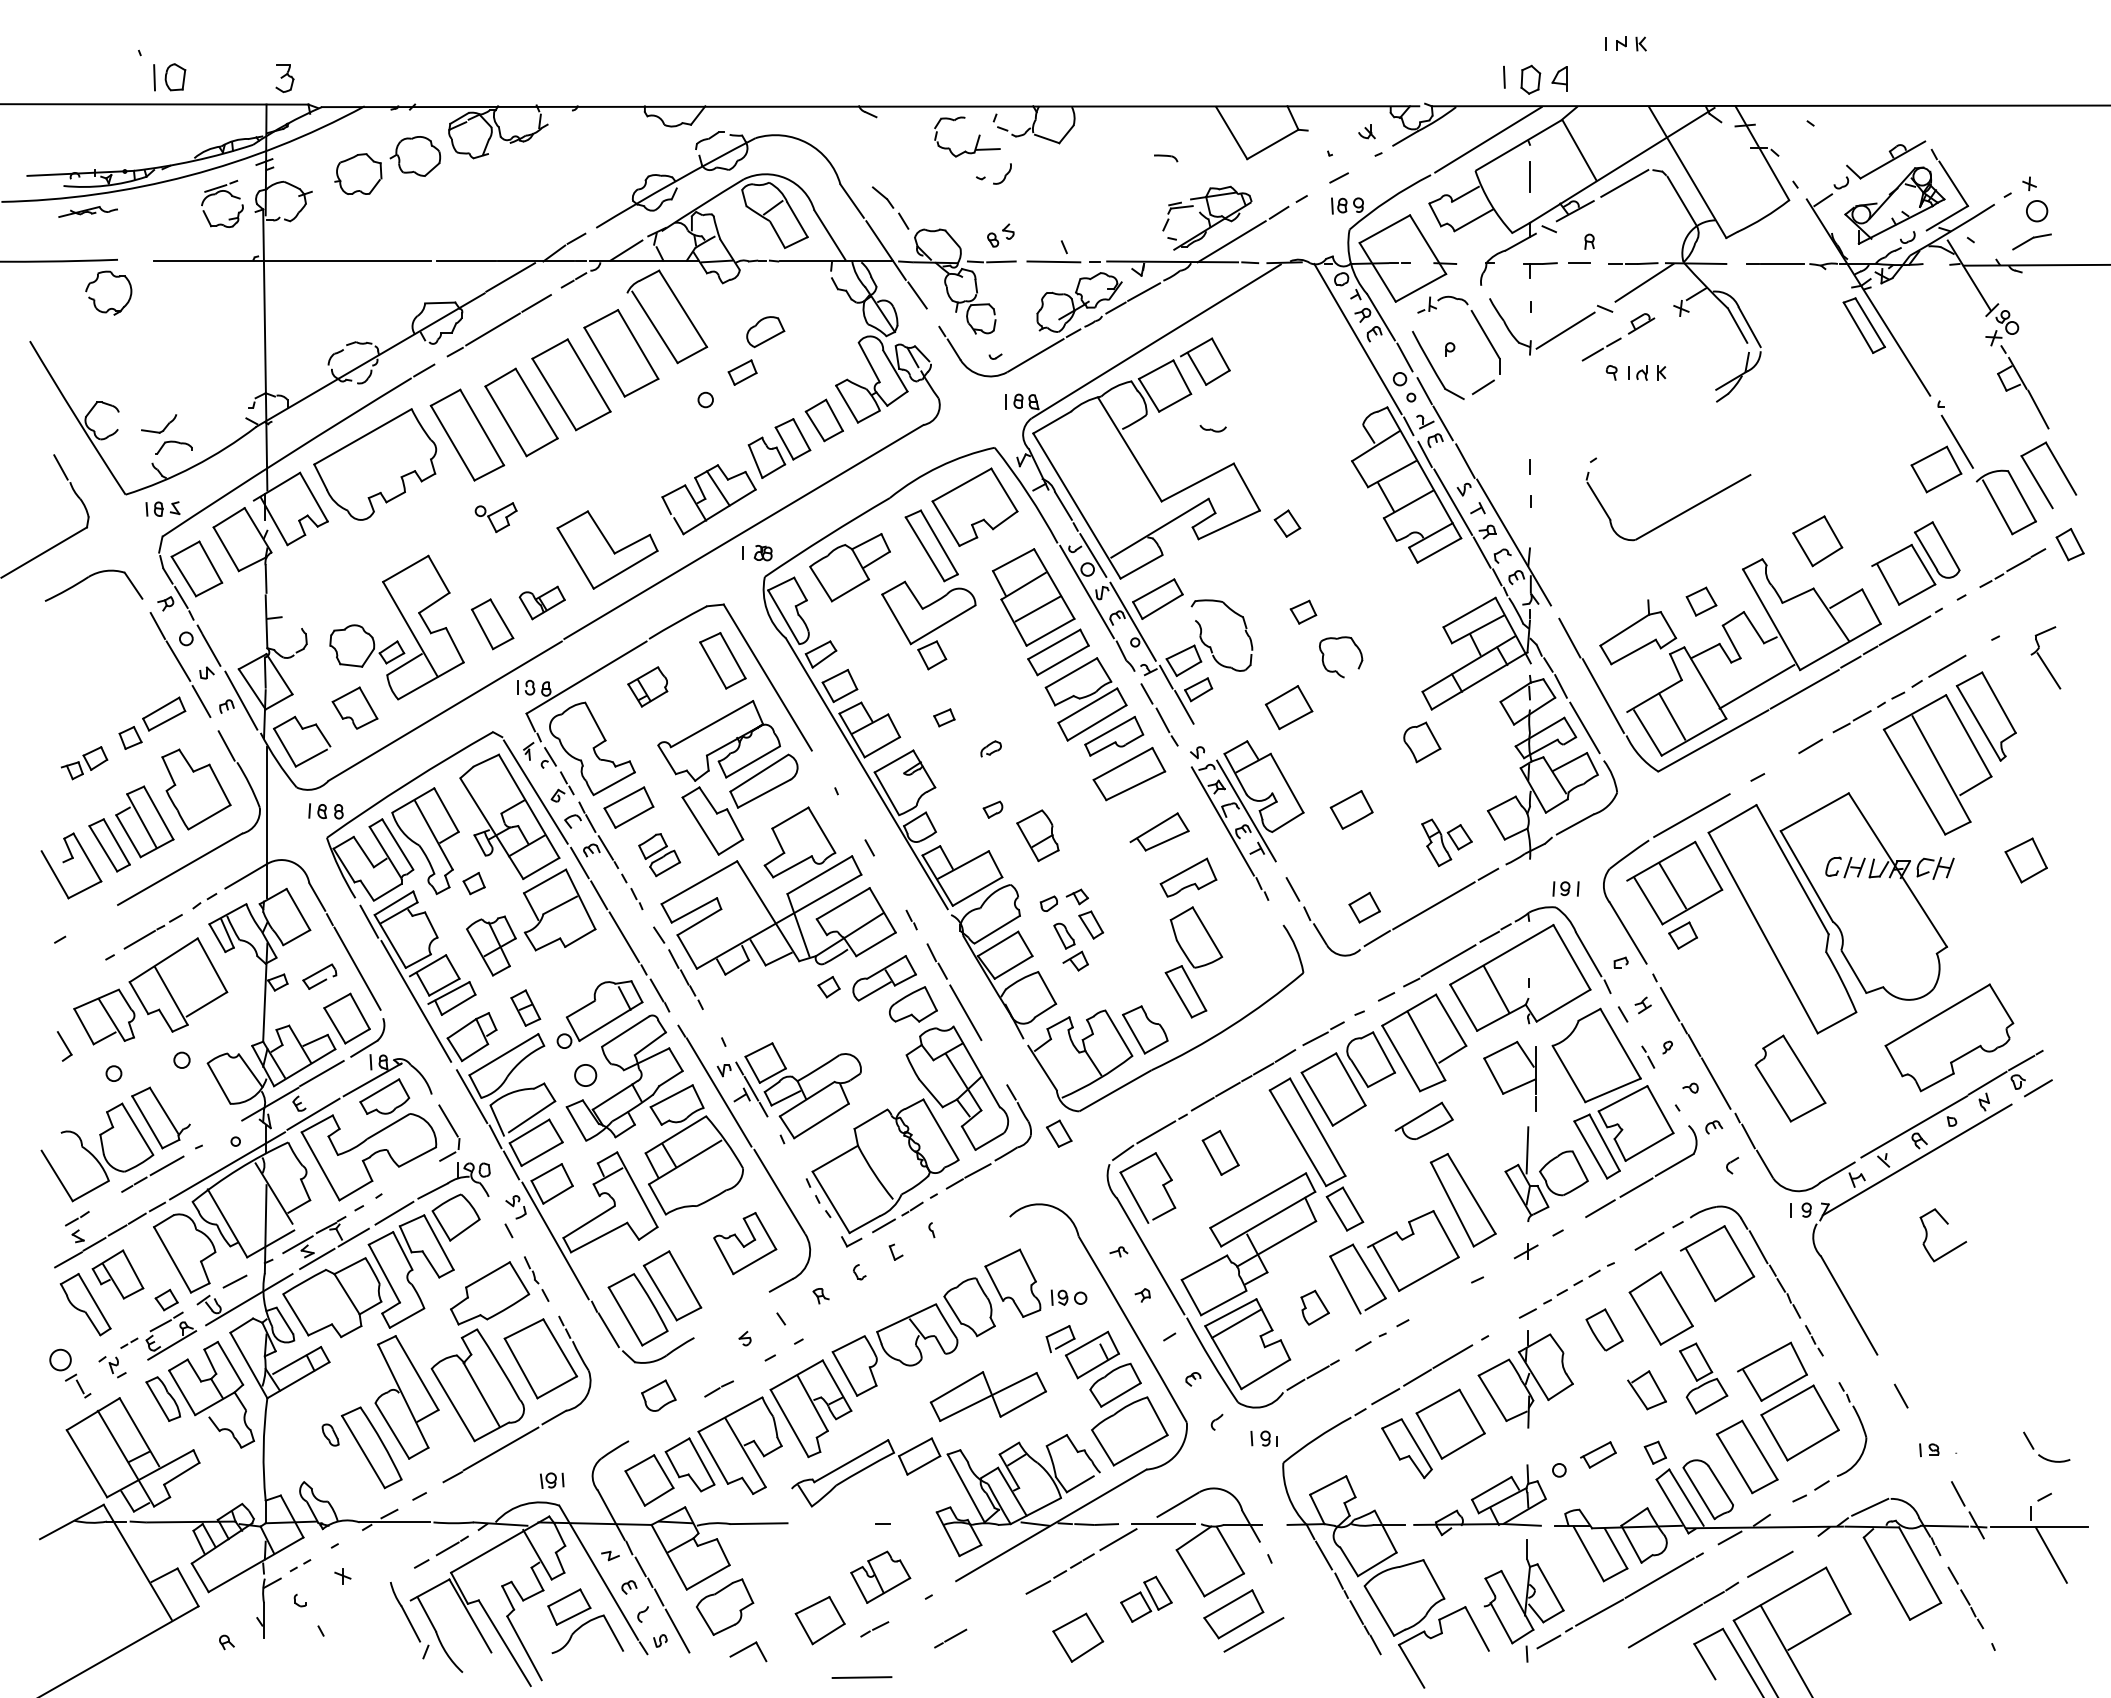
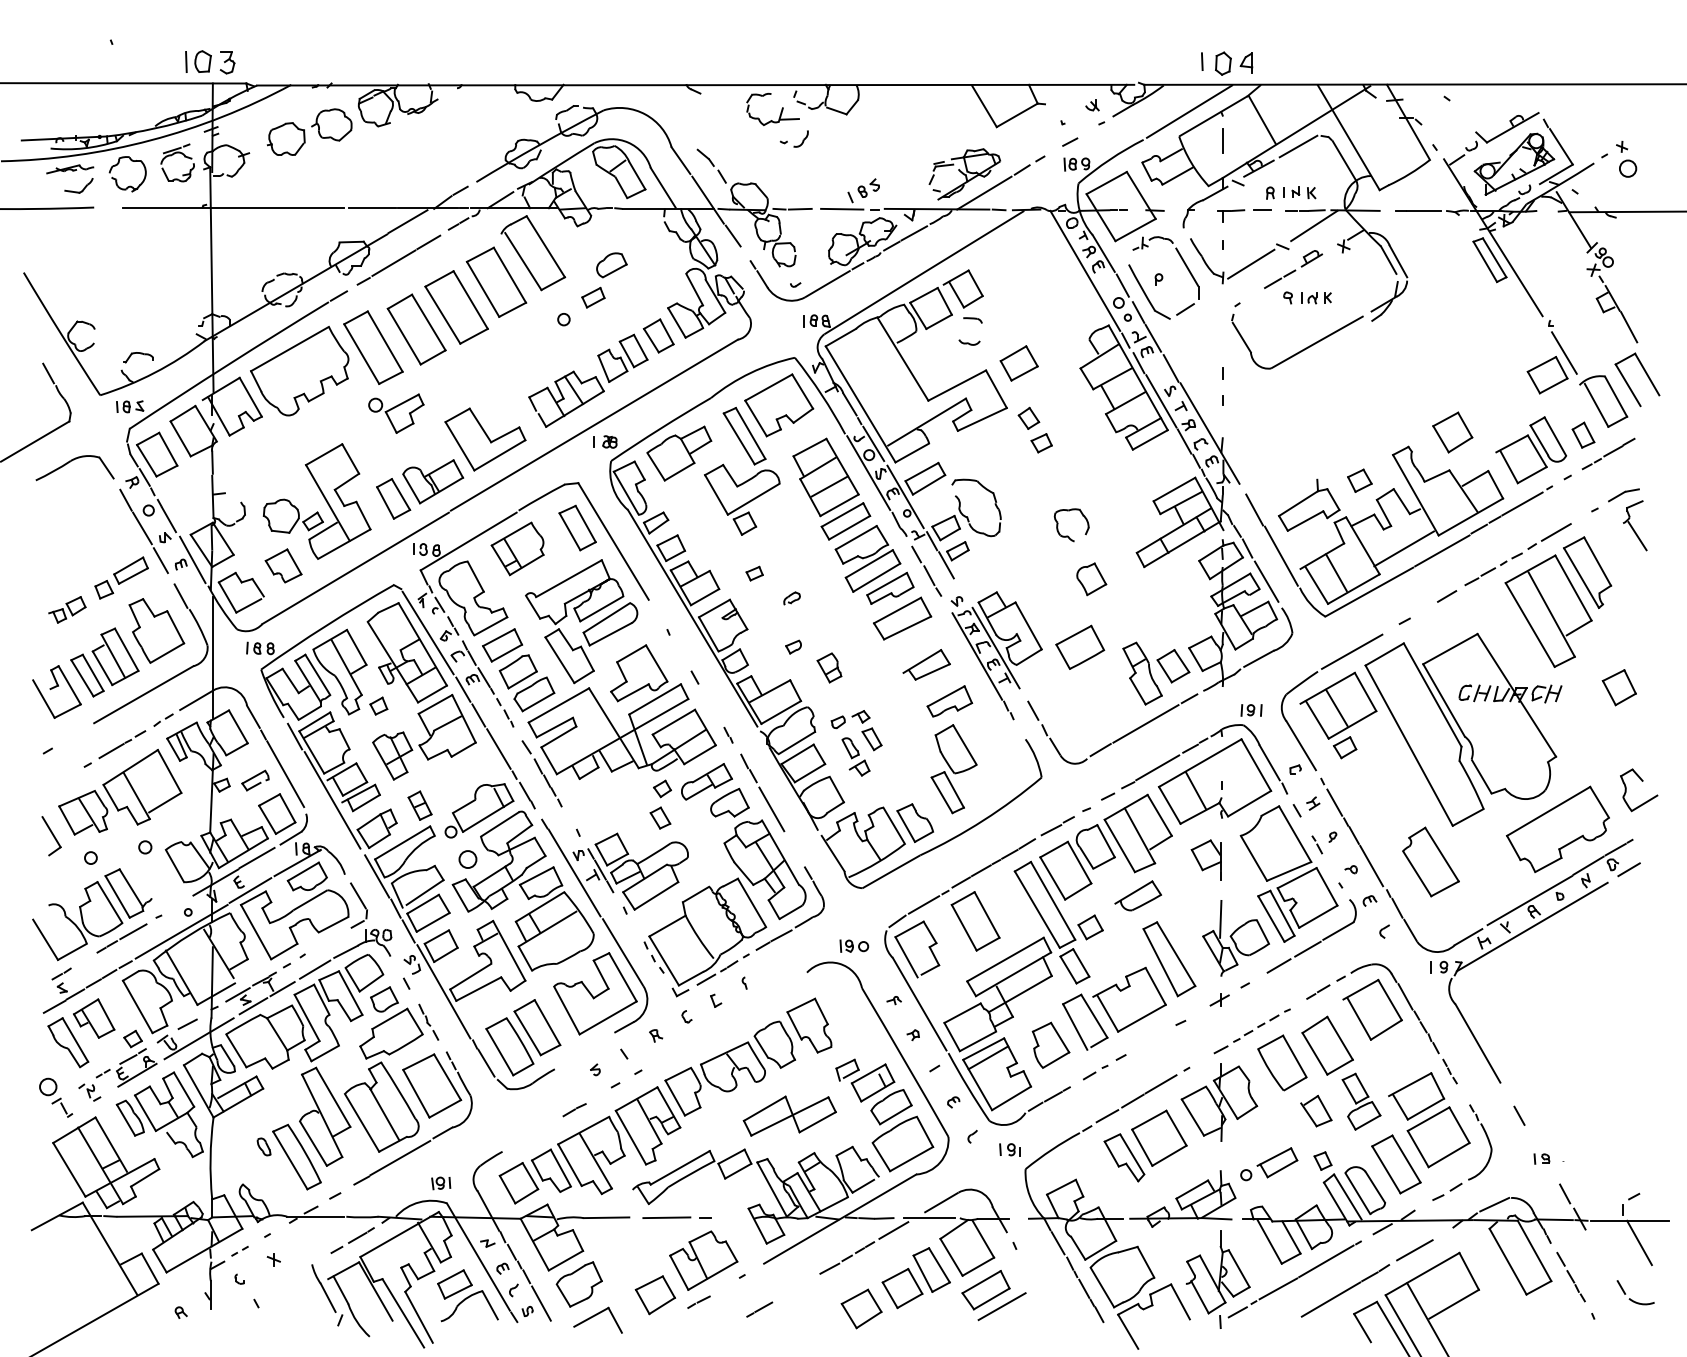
part: (1626, 43) -> (1299, 192), moved
part: (169, 77) -> (198, 61), moved
part: (1165, 158) -> (972, 320), moved
part: (1000, 234) -> (868, 187), moved
part: (2031, 242) -> (1623, 495), moved
part: (95, 299) -> (117, 179), moved
part: (158, 423) -> (78, 185), moved
part: (1678, 513) -> (1305, 347), moved
part: (496, 517) -> (396, 413), size x1.67
part: (2070, 543) -> (1583, 434), moved
part: (542, 602) -> (433, 481), size x1.67
part: (1303, 612) -> (1041, 443), moved
part: (647, 686) -> (517, 548), size x1.67
part: (1288, 707) -> (1018, 363), moved
part: (1422, 742) -> (1091, 579), moved
part: (1352, 808) -> (1080, 646), size x1.43
part: (1037, 835) -> (829, 667), size x0.71
part: (1447, 842) -> (1156, 673), size x1.67
part: (658, 855) -> (526, 683), size x1.67
part: (1364, 907) -> (1090, 927), moved
part: (64, 1046) -> (51, 836), size x1.67
part: (1508, 1075) -> (1205, 859), size x0.71
part: (1059, 1132) -> (660, 817), moved
part: (1220, 1153) -> (975, 921), size x1.67
part: (1946, 1224) -> (1641, 781), moved
part: (745, 1243) -> (595, 993), size x1.67
part: (1069, 1296) -> (854, 945), moved
part: (1314, 1306) -> (1050, 1044), size x1.67
part: (1604, 1329) -> (1282, 1062), size x1.67
part: (658, 1395) -> (384, 999), moved
part: (1598, 1454) -> (1277, 1162), size x1.43
part: (2042, 1455) -> (1632, 1299), moved
part: (880, 1577) -> (703, 1260), size x1.43
part: (1145, 1599) -> (915, 1278), size x1.67
part: (747, 1650) -> (597, 1319), size x1.67
line: (861, 1677) -> (666, 1217), moved

